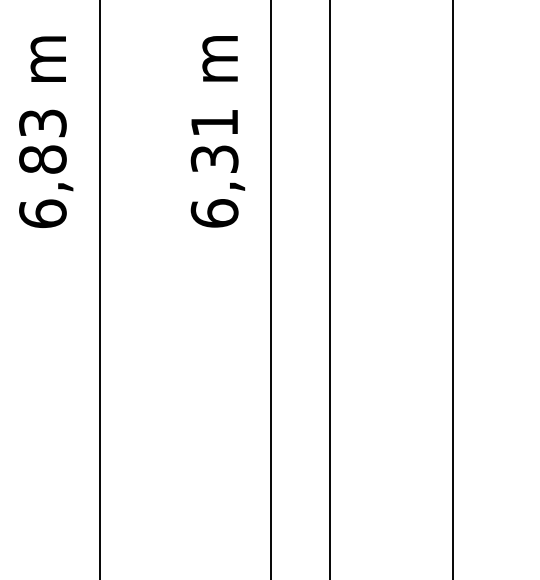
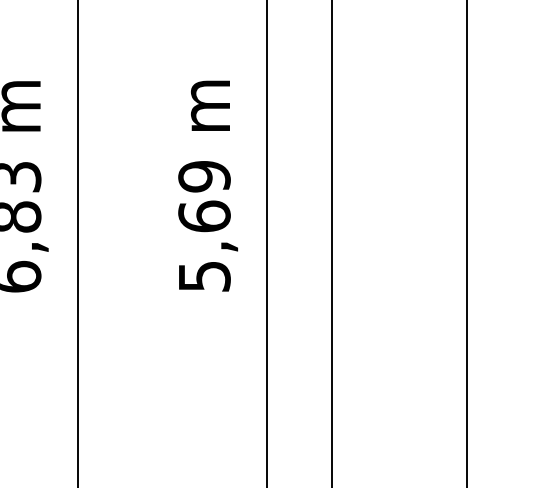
text: (214, 167) -> (204, 225), 6,31 -> 5,69

